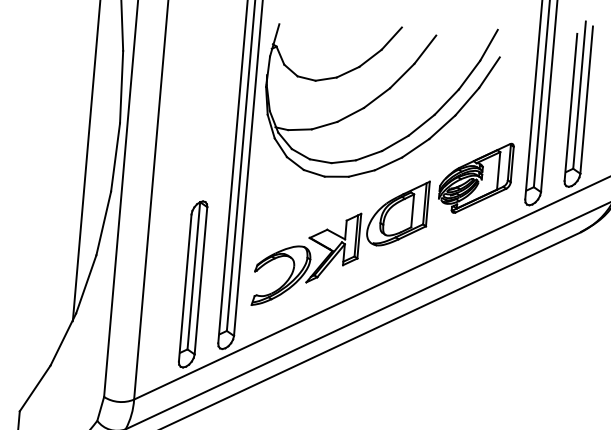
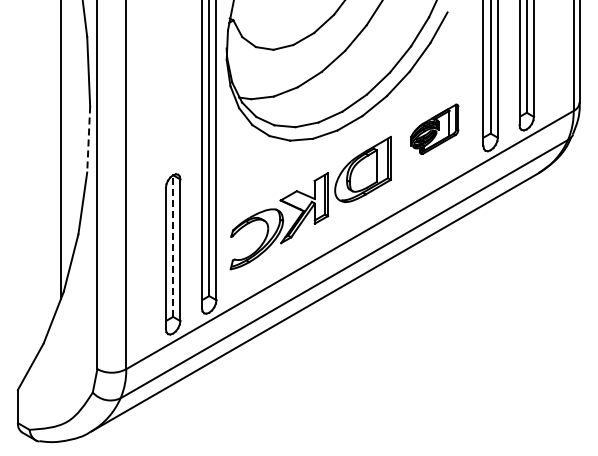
line: (115, 157) -> (88, 139), solid -> dashed
part: (475, 177) -> (434, 129), size x0.7
line: (194, 276) -> (173, 246), solid -> dashed

